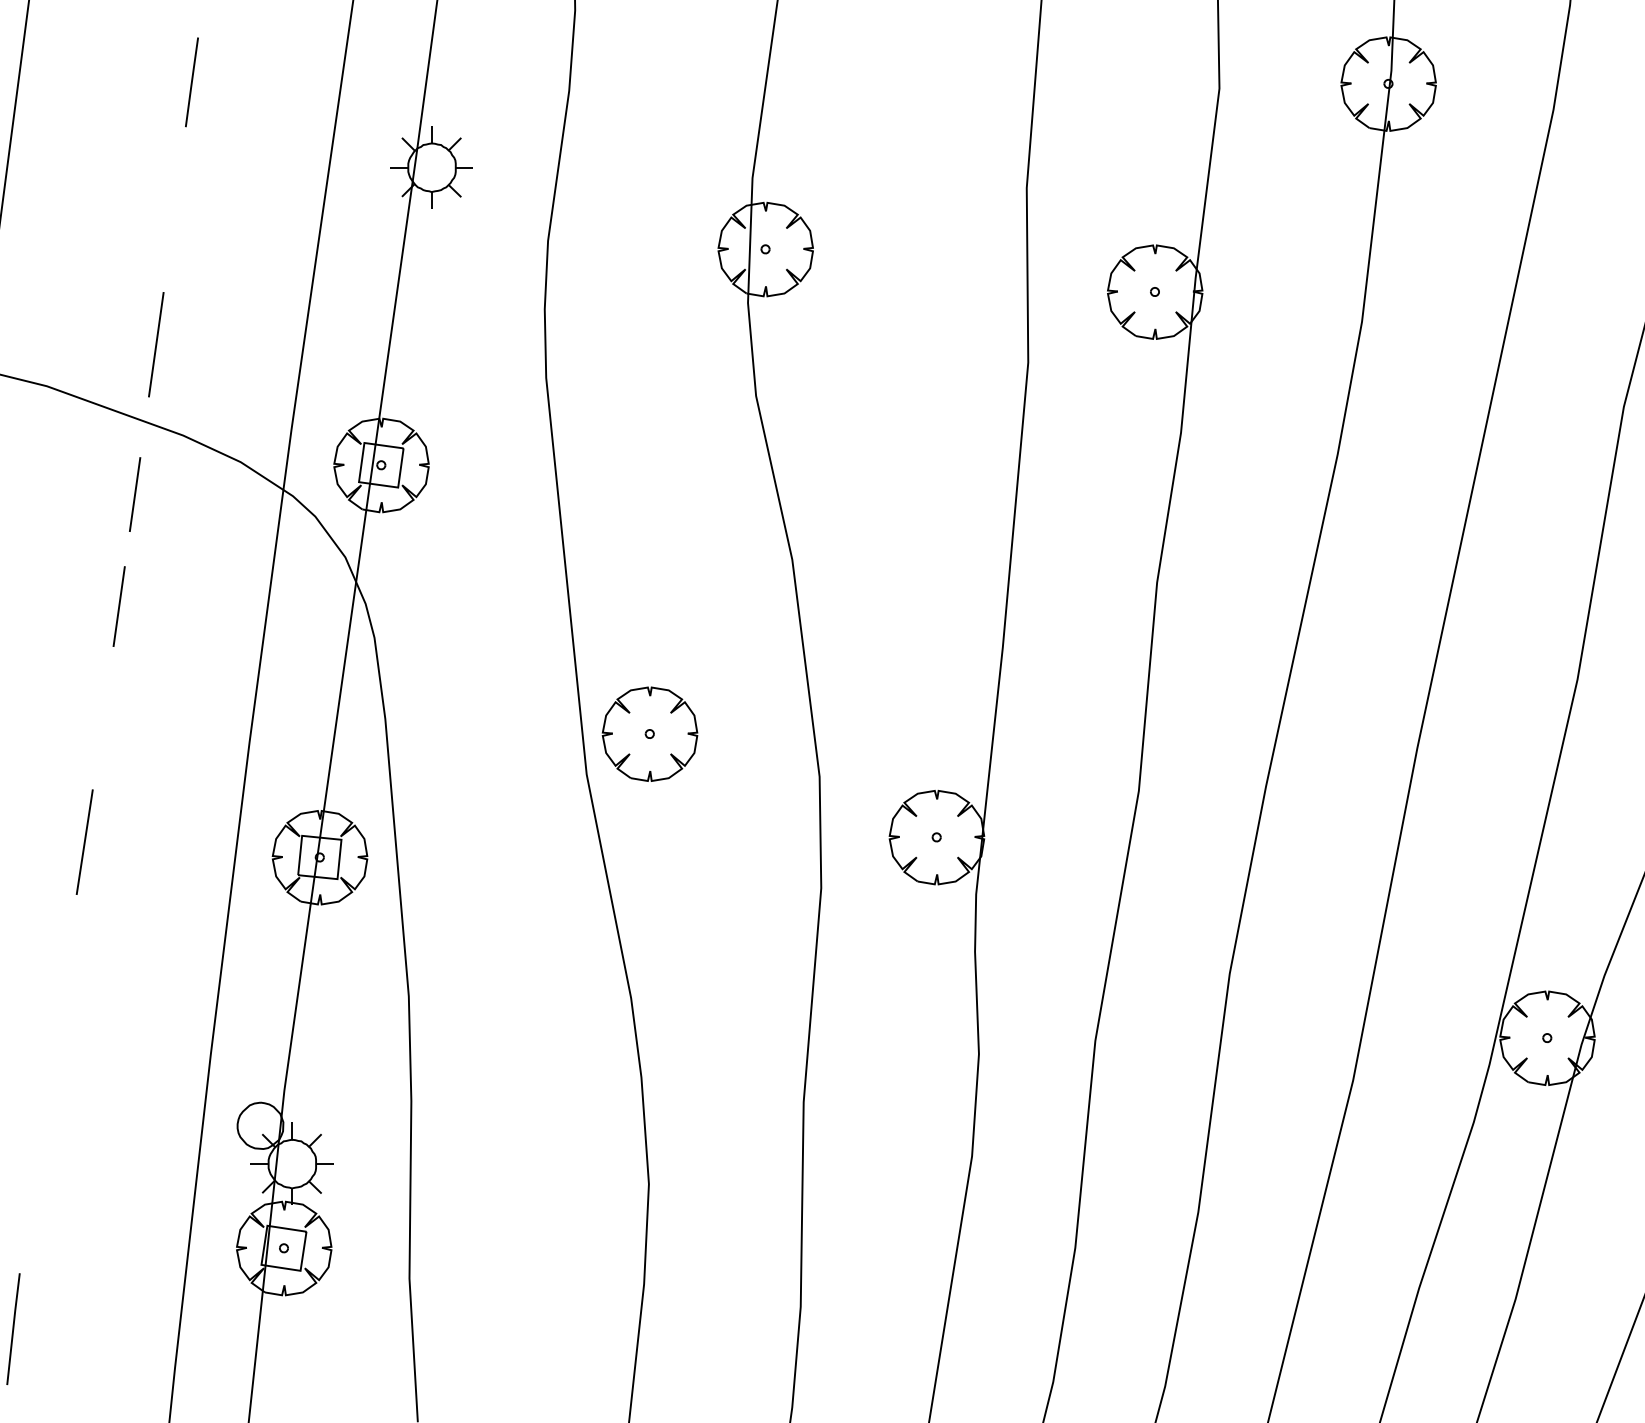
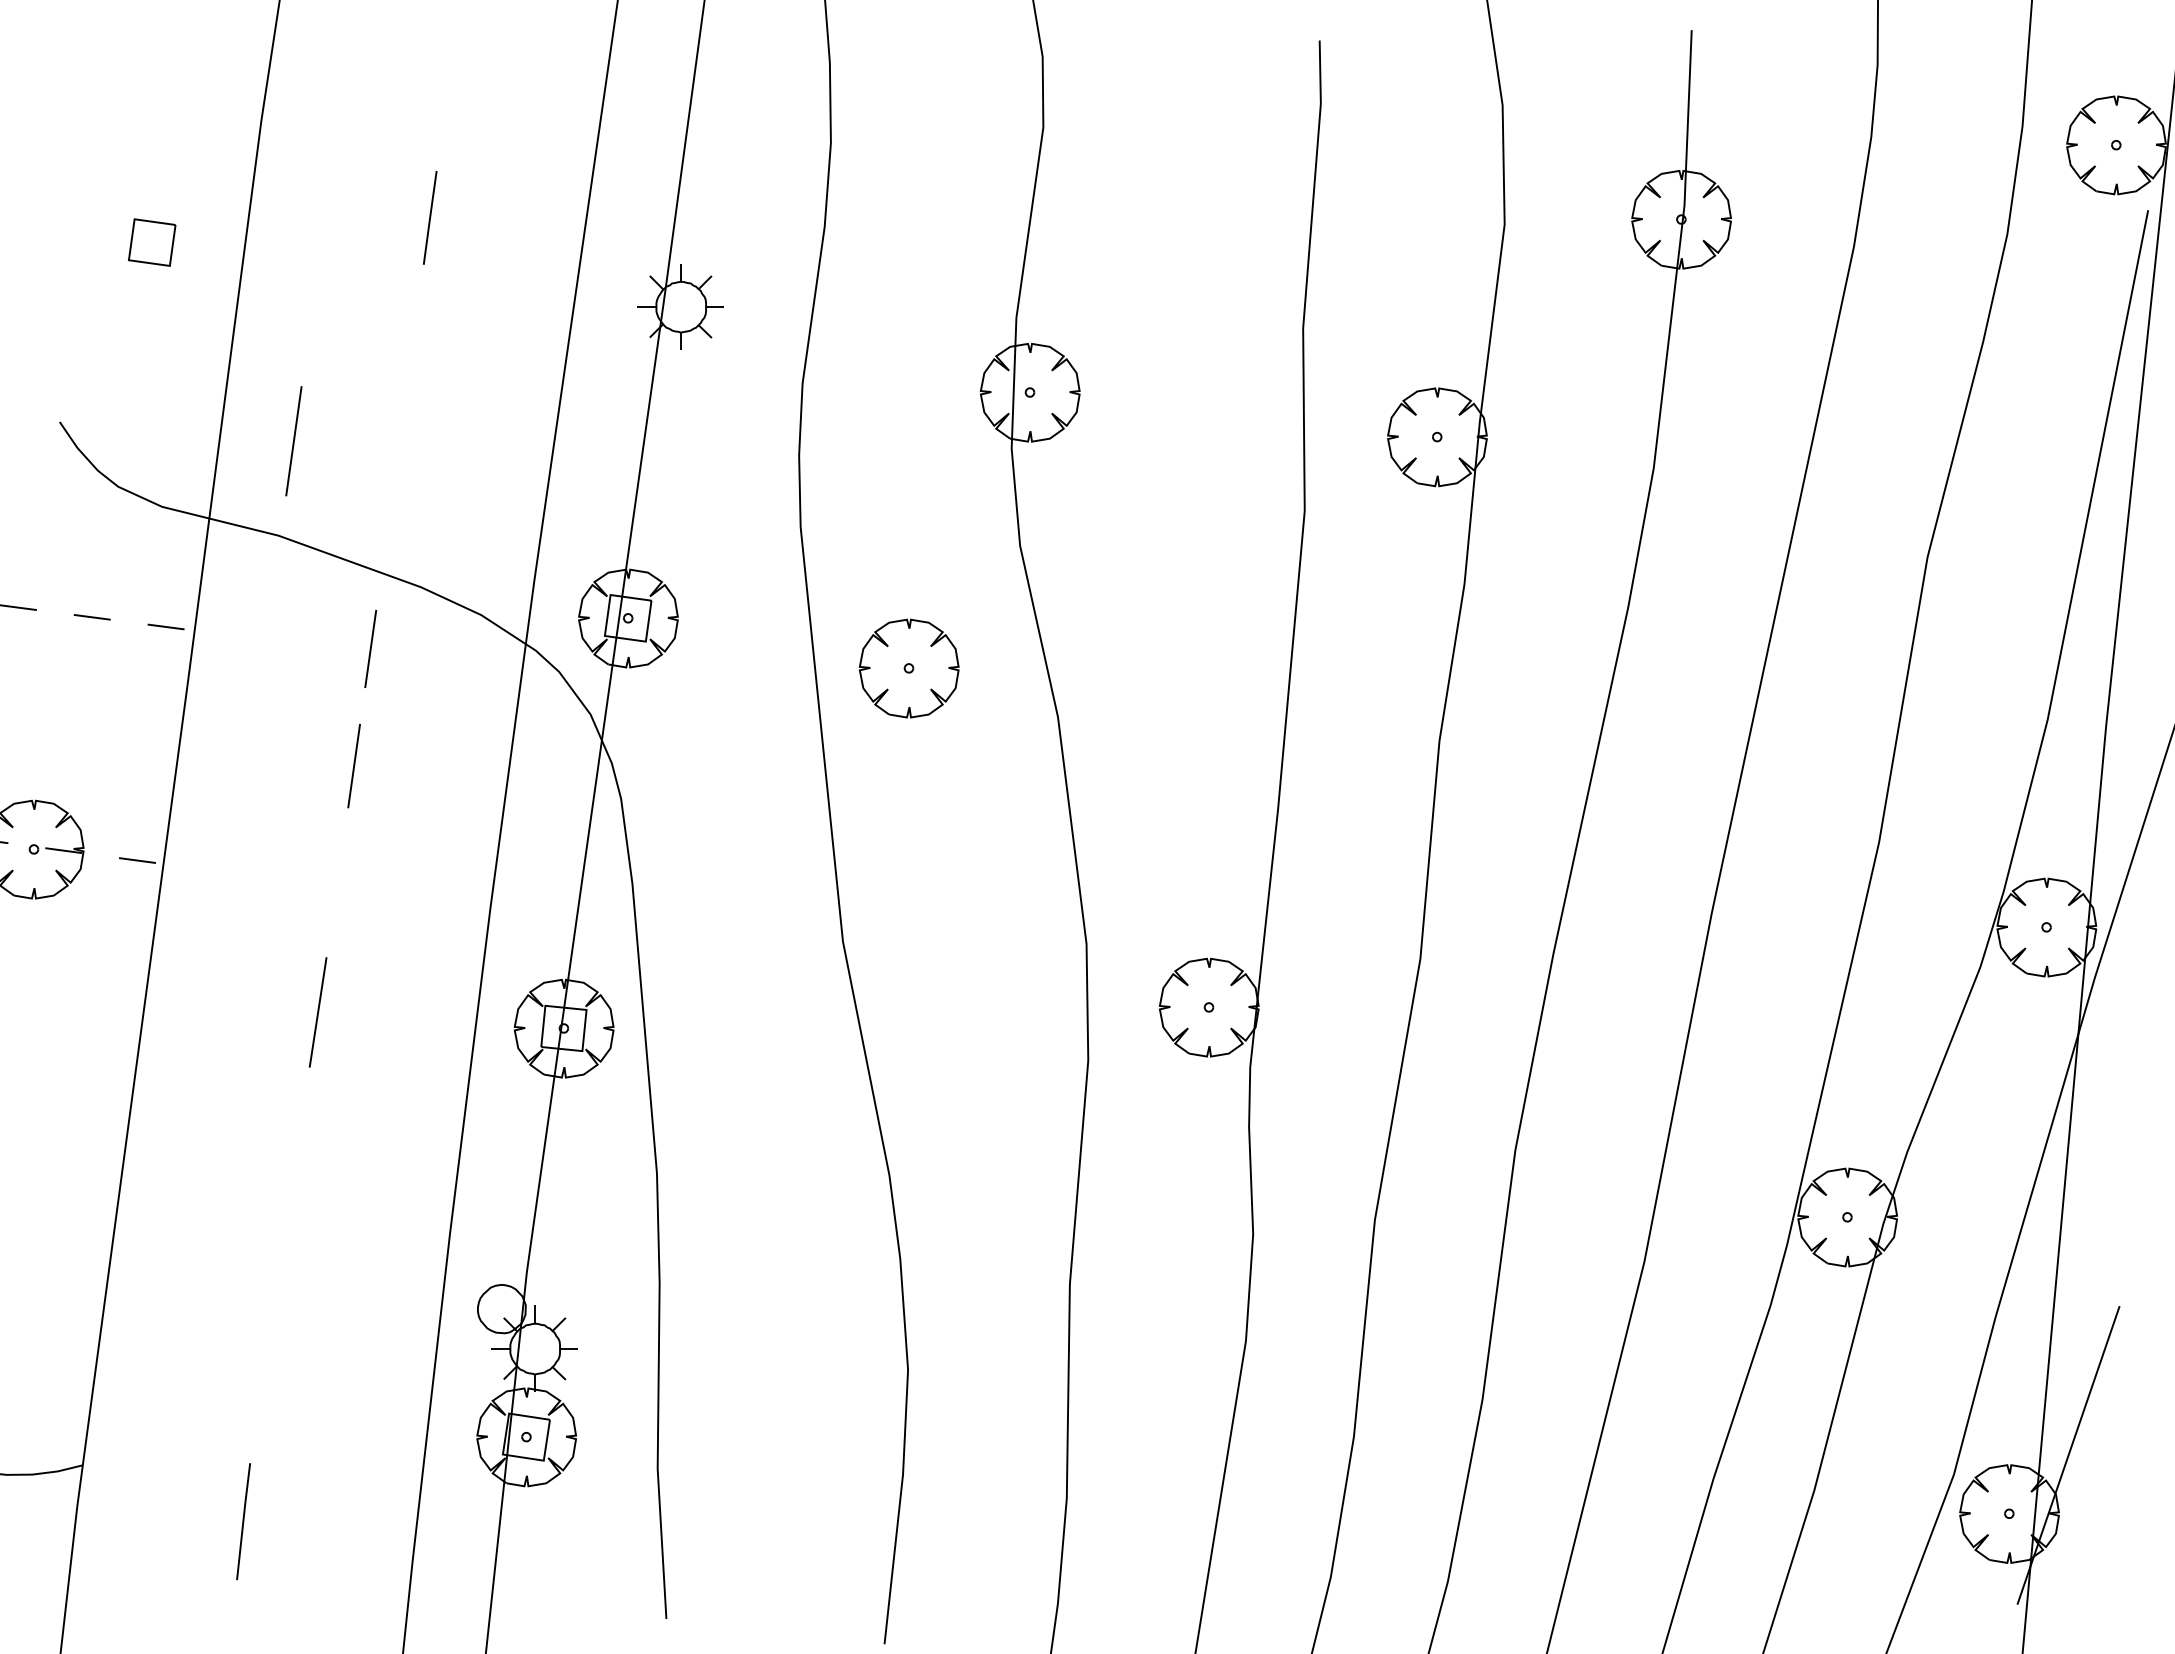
line: (155, 344) -> (293, 441), moved
part: (649, 734) -> (908, 668), moved

